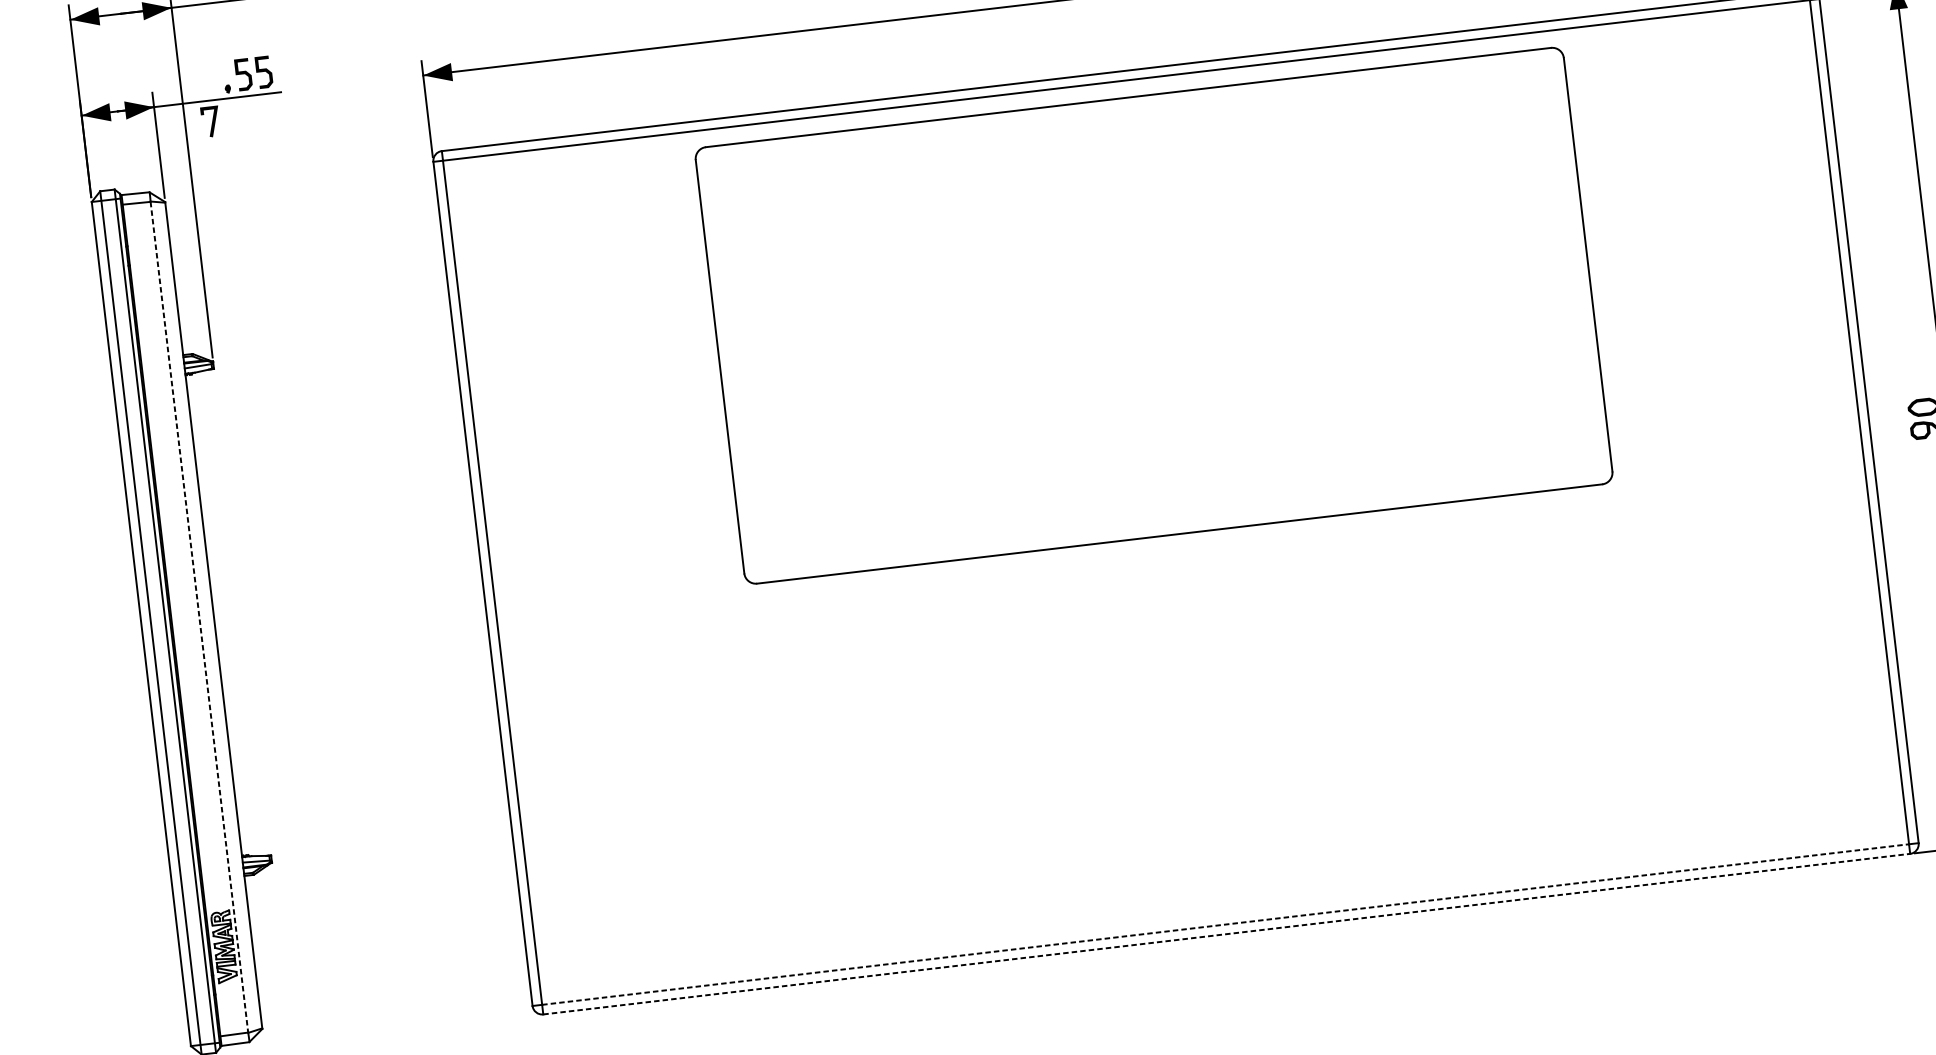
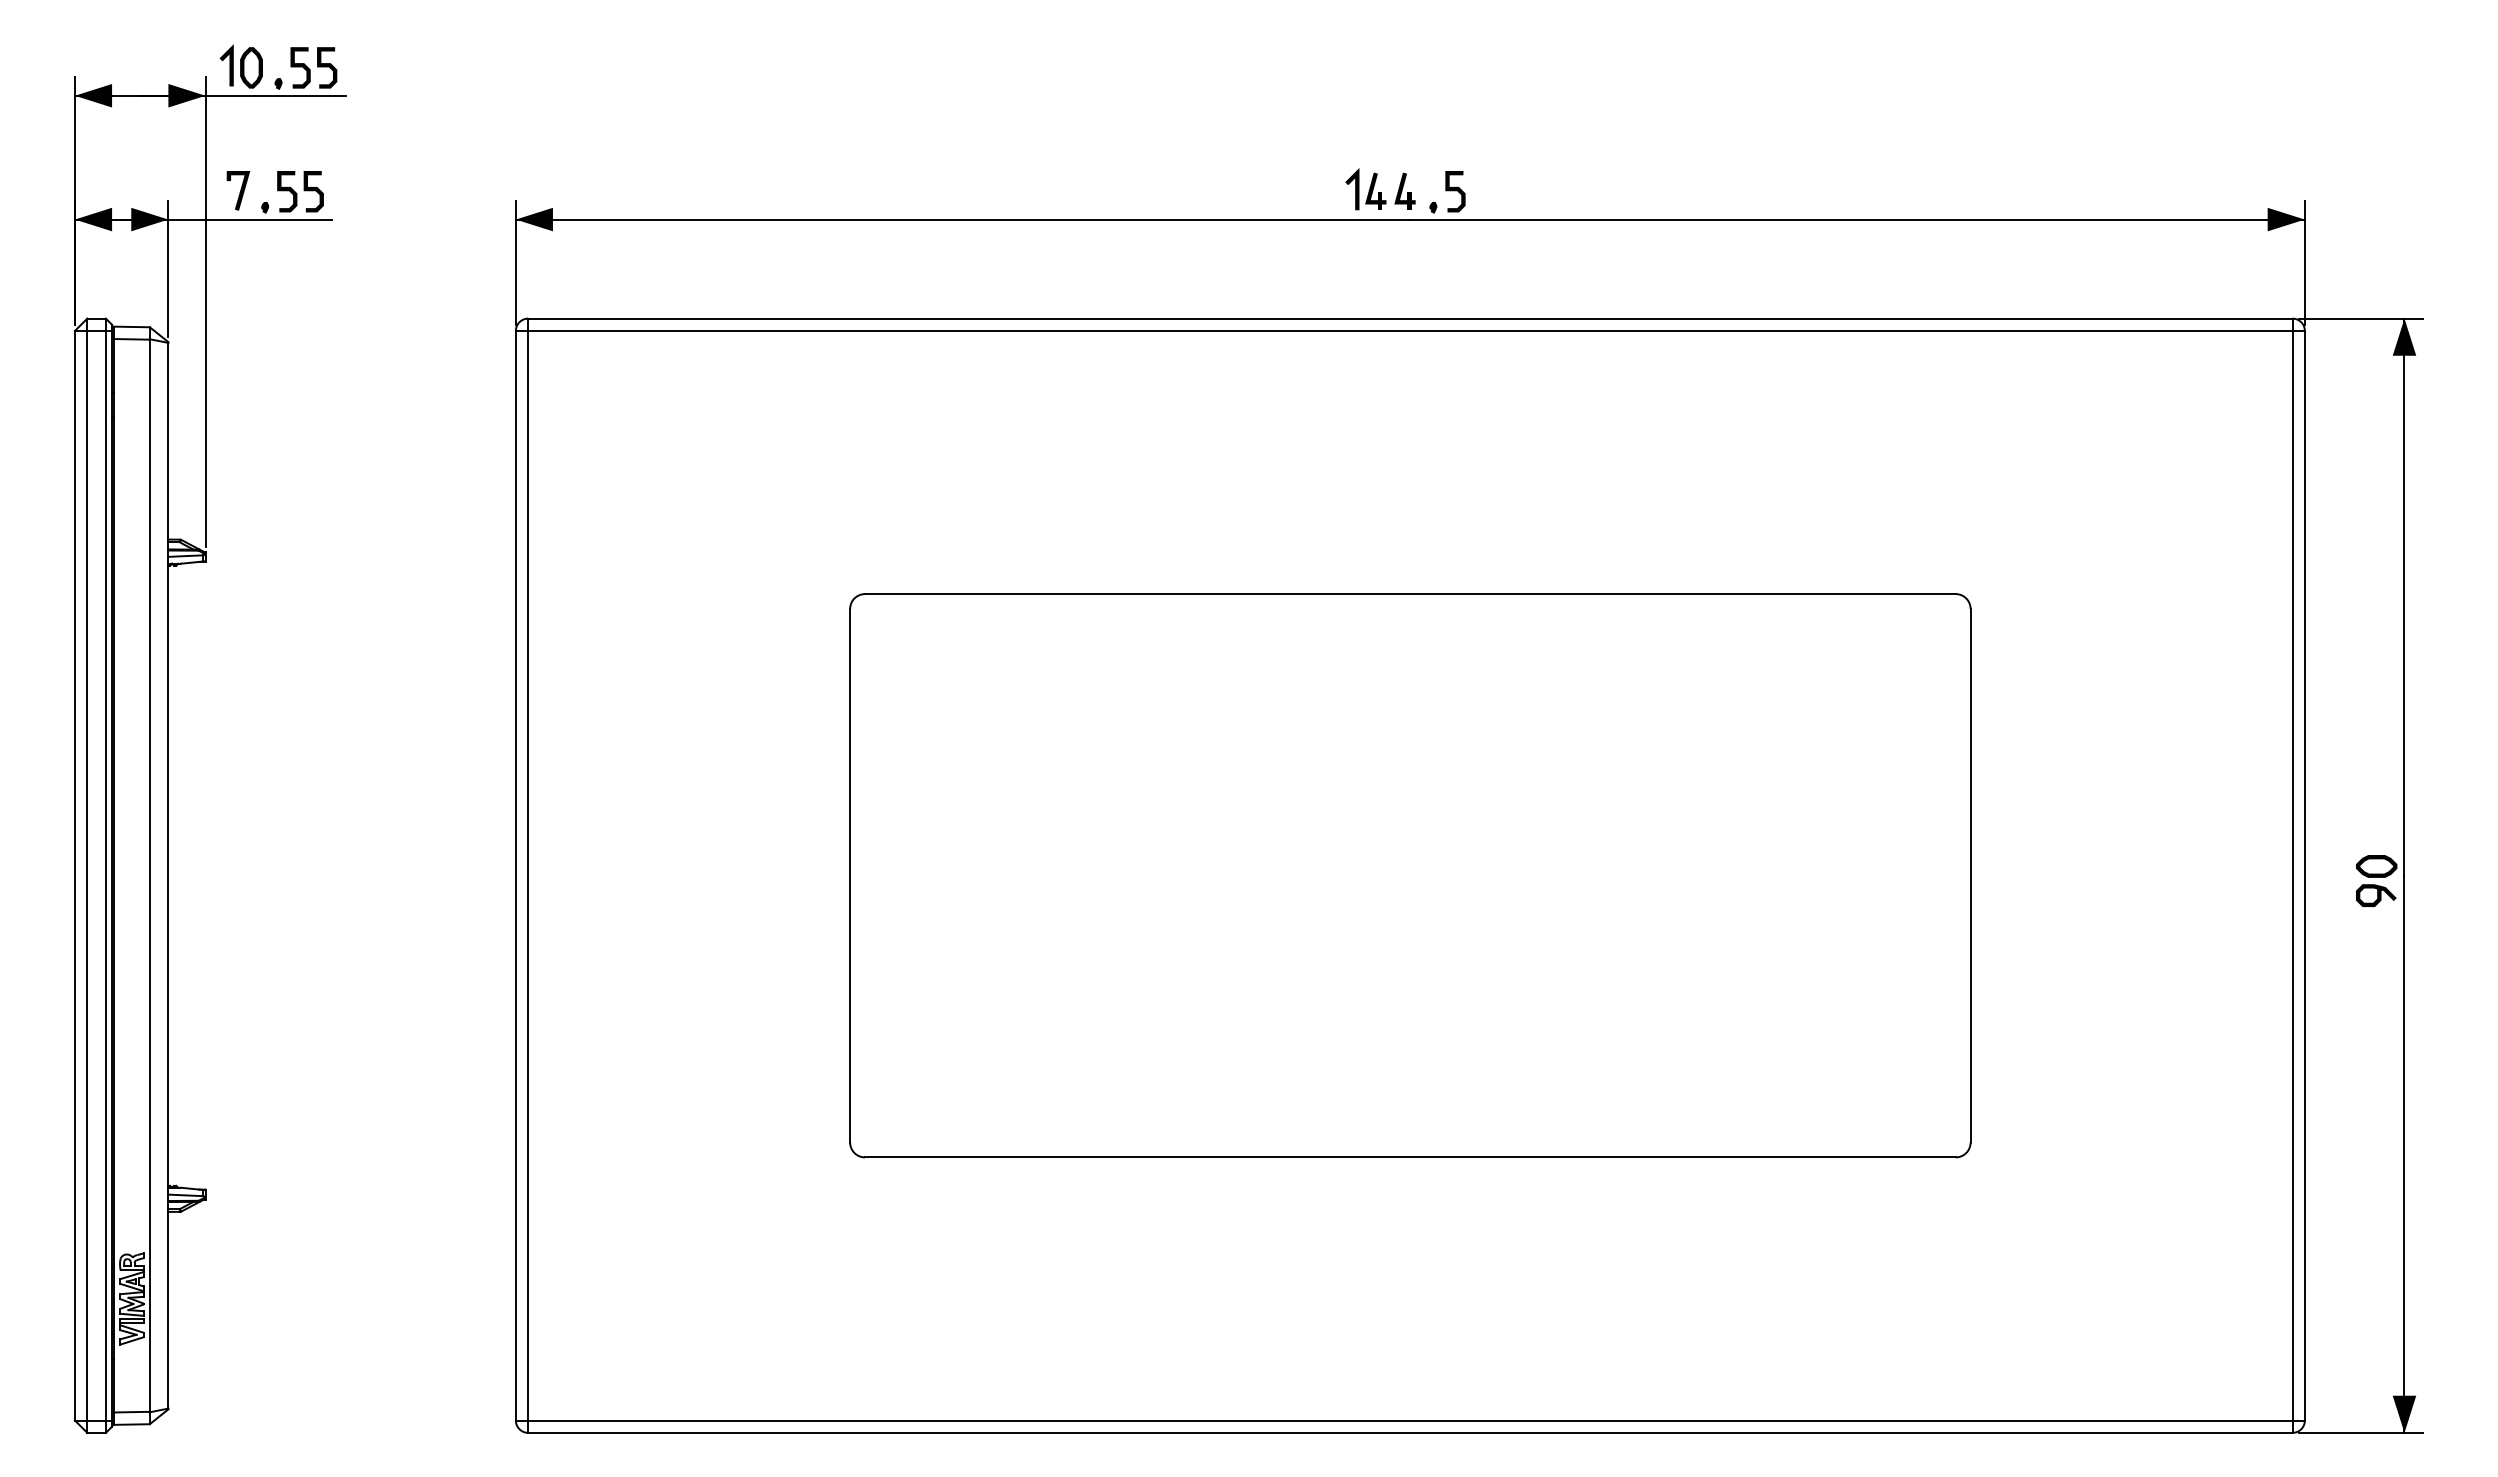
line: (212, 121) -> (240, 190), moved
part: (1154, 315) -> (1410, 875), moved
line: (199, 617) -> (149, 876), dashed -> solid
line: (1225, 924) -> (1410, 1420), dashed -> solid
line: (1226, 933) -> (1410, 1432), dashed -> solid

